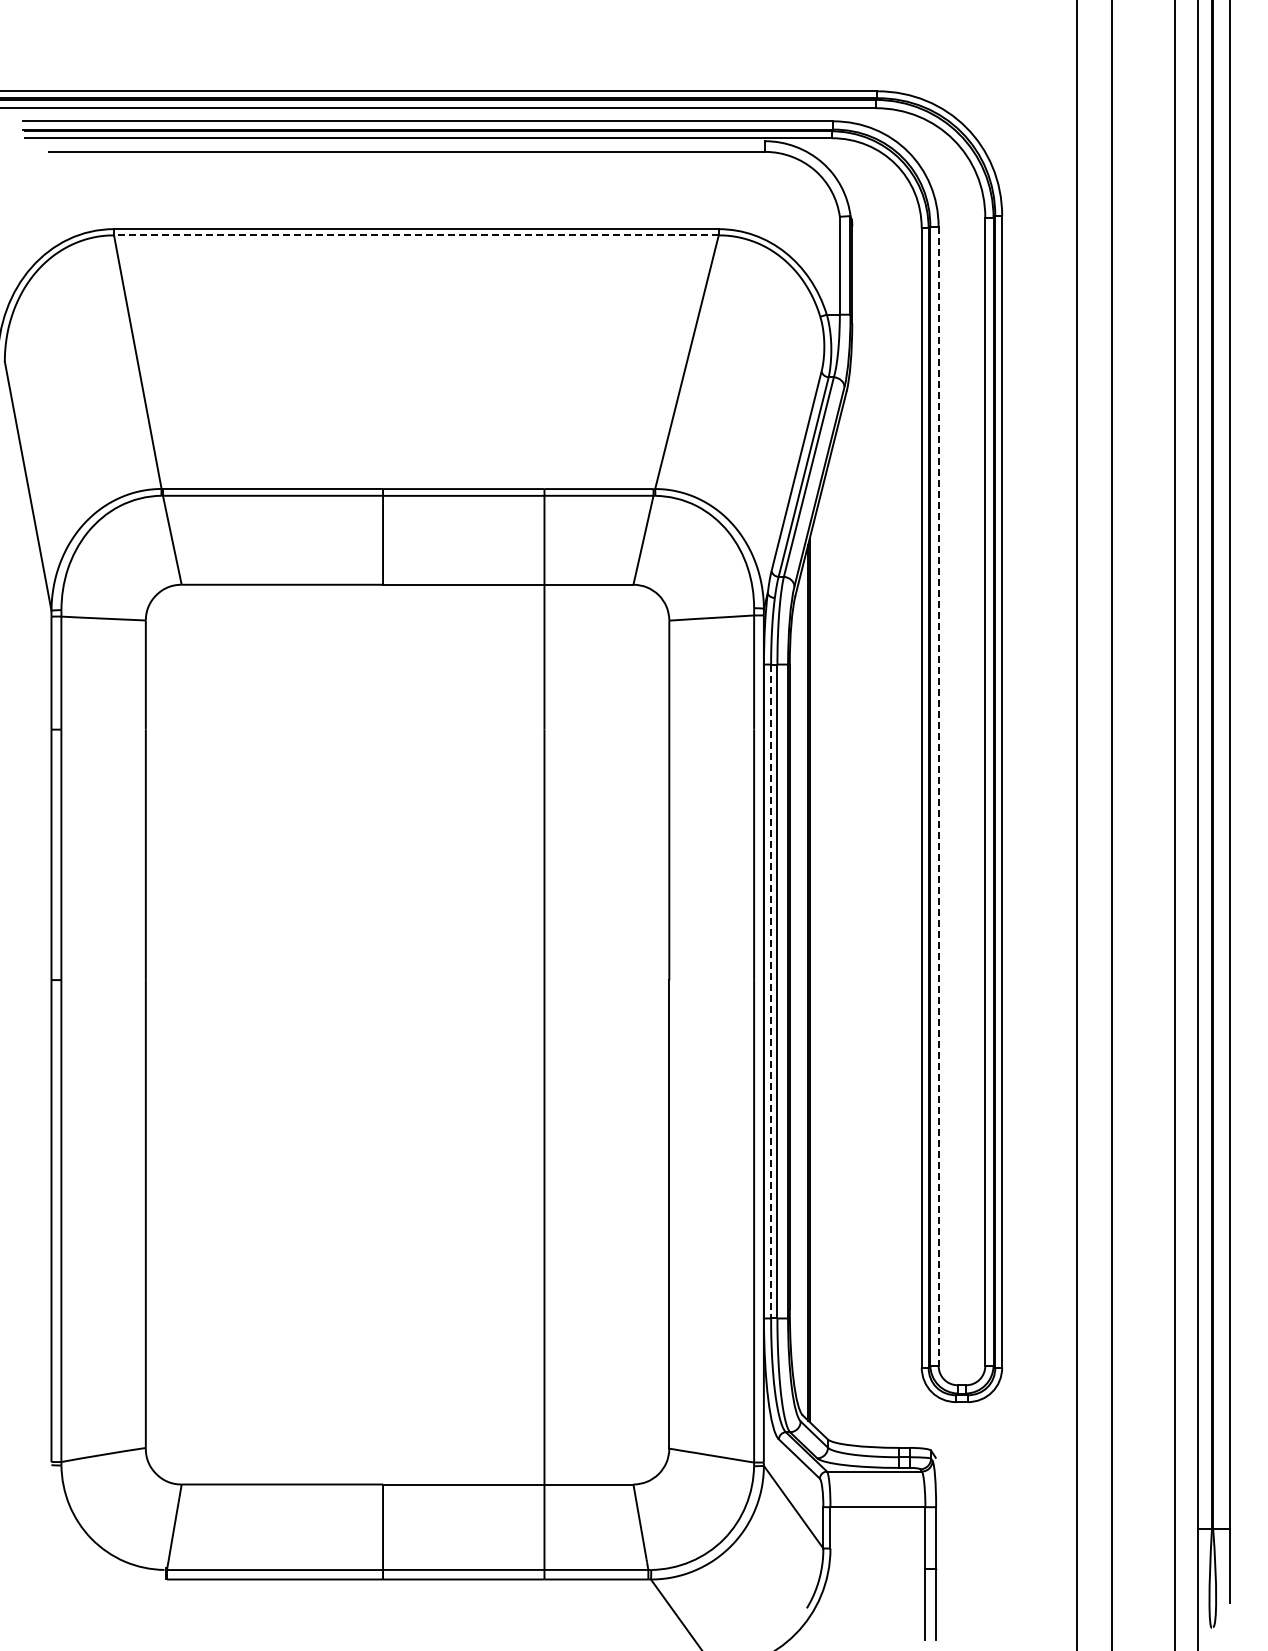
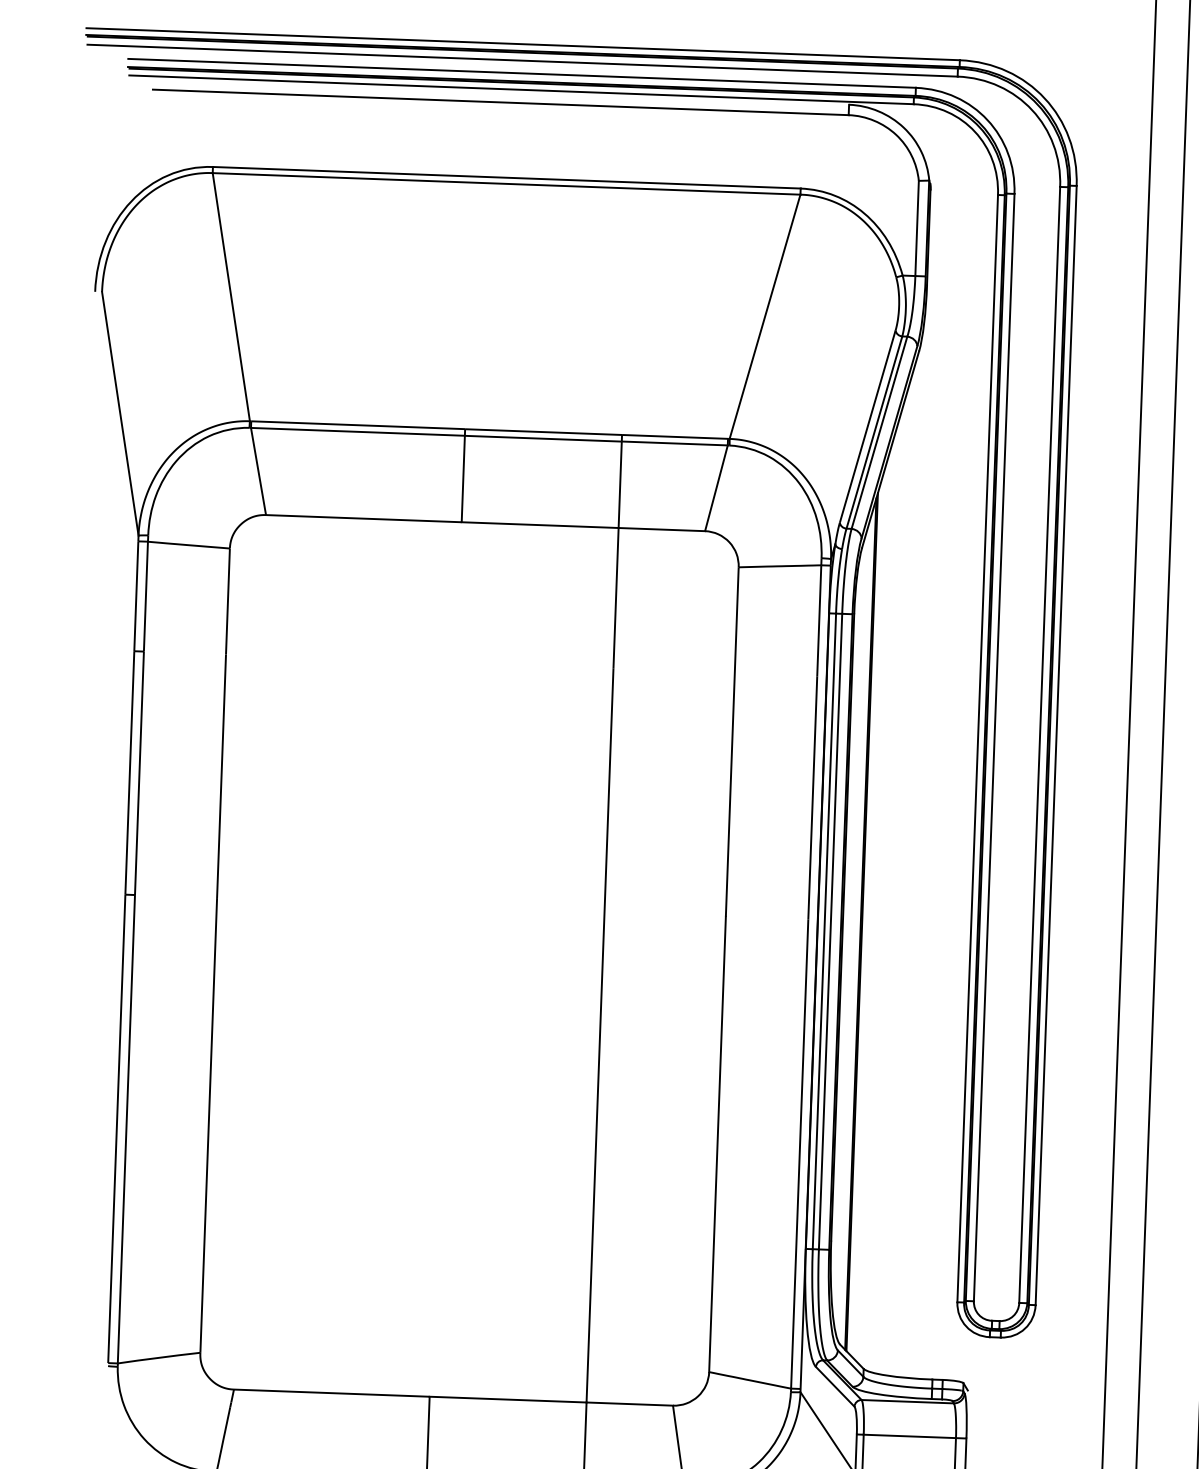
line: (415, 235) -> (505, 183), dashed -> solid
line: (938, 796) -> (994, 747), dashed -> solid
line: (771, 991) -> (824, 931), dashed -> solid

